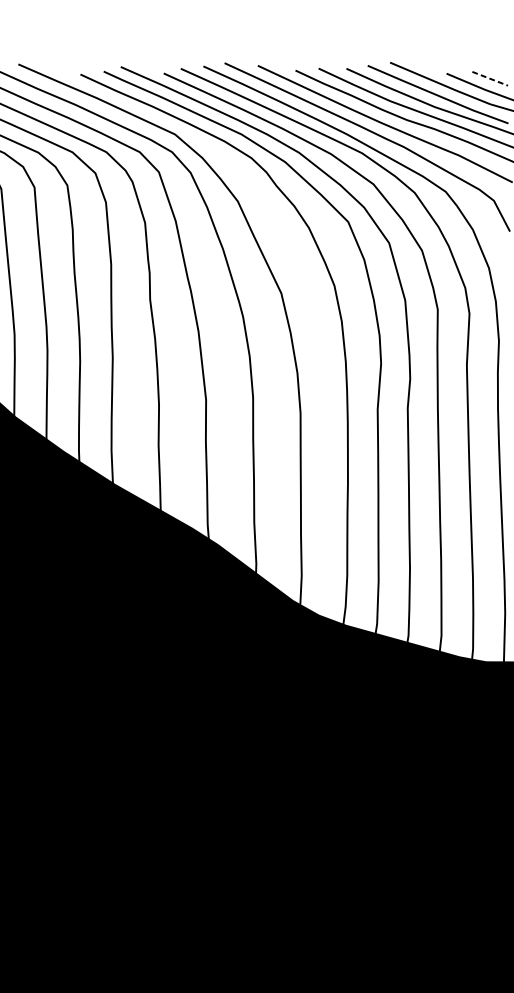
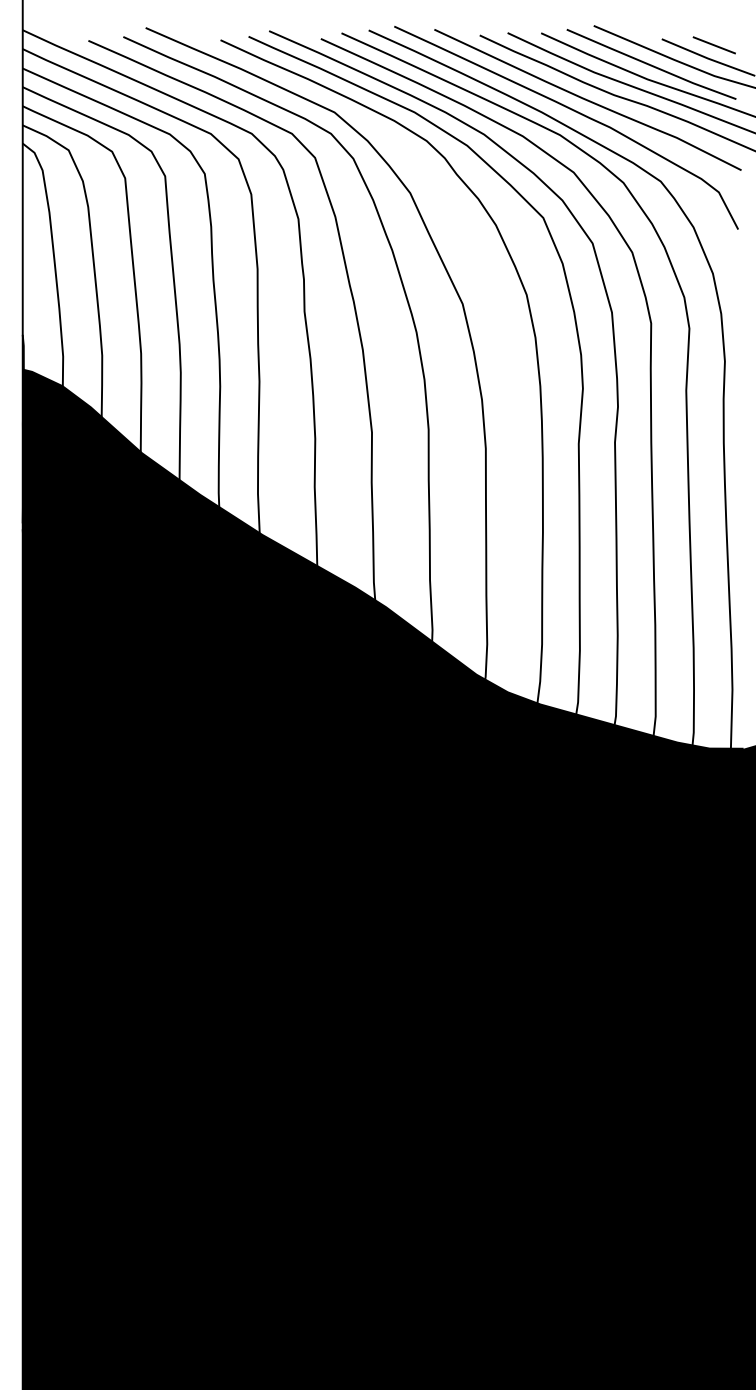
line: (490, 78) -> (714, 45), dashed -> solid

